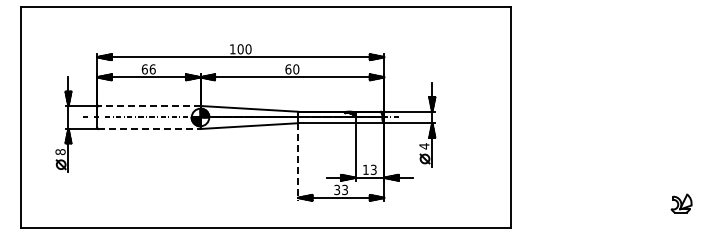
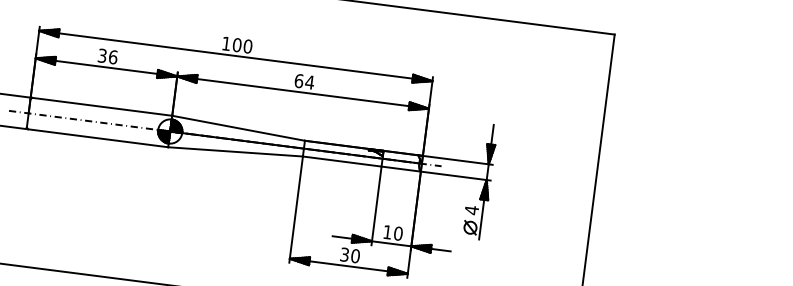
text: (144, 69) -> (101, 55), 66 -> 36
text: (296, 69) -> (310, 82), 60 -> 64
line: (148, 106) -> (100, 107), dashed -> solid
line: (149, 128) -> (98, 137), dashed -> solid
line: (298, 161) -> (296, 208), dashed -> solid
text: (373, 169) -> (398, 233), 13 -> 10
text: (345, 189) -> (356, 255), 33 -> 30

